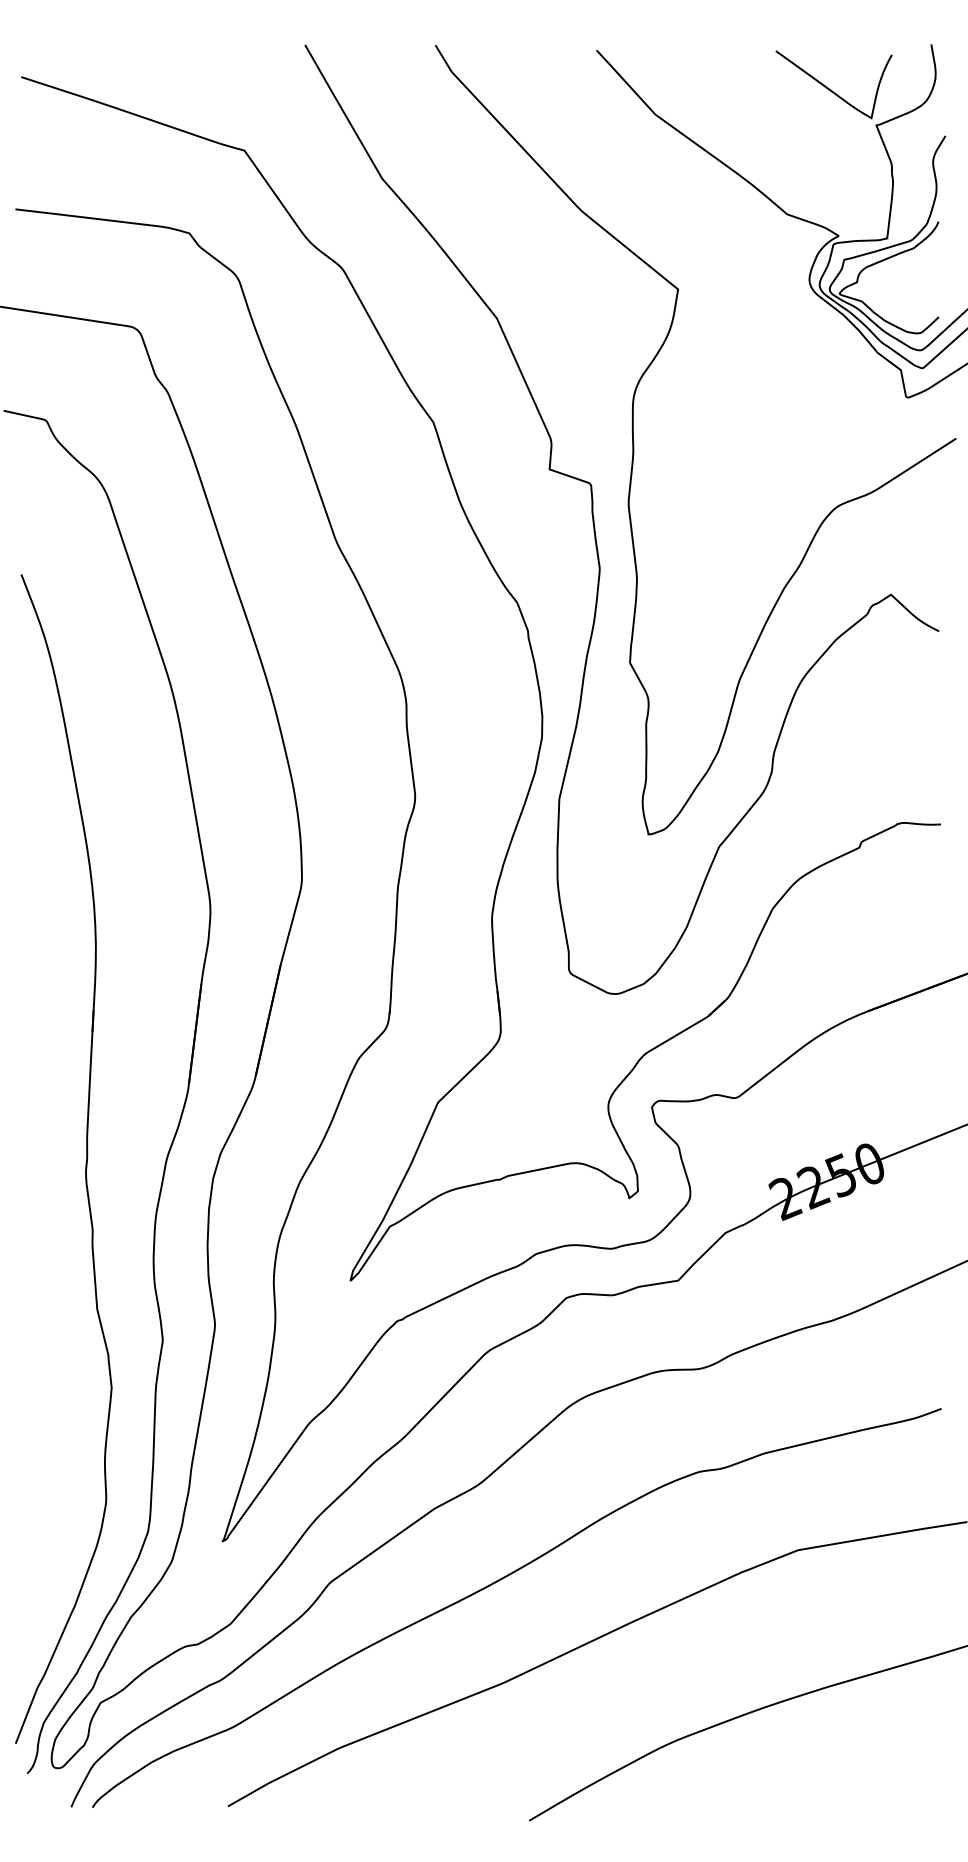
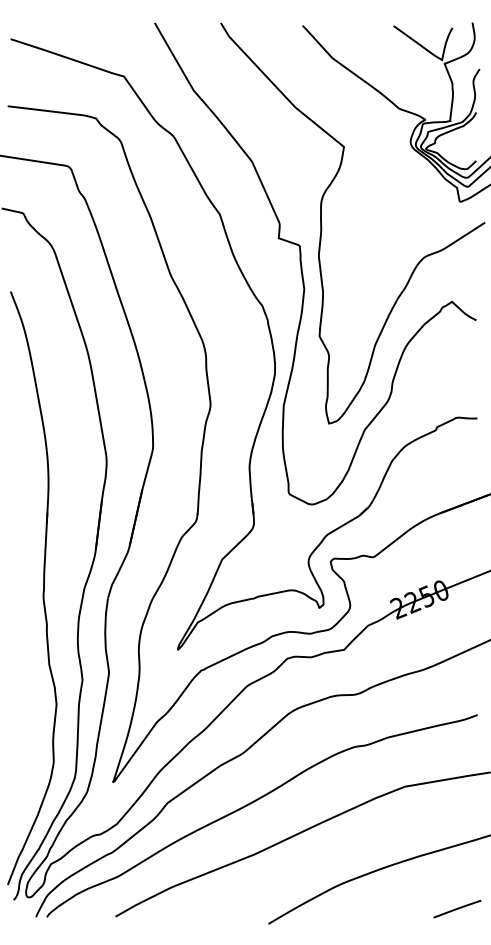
line: (901, 1790) -> (457, 908), added

